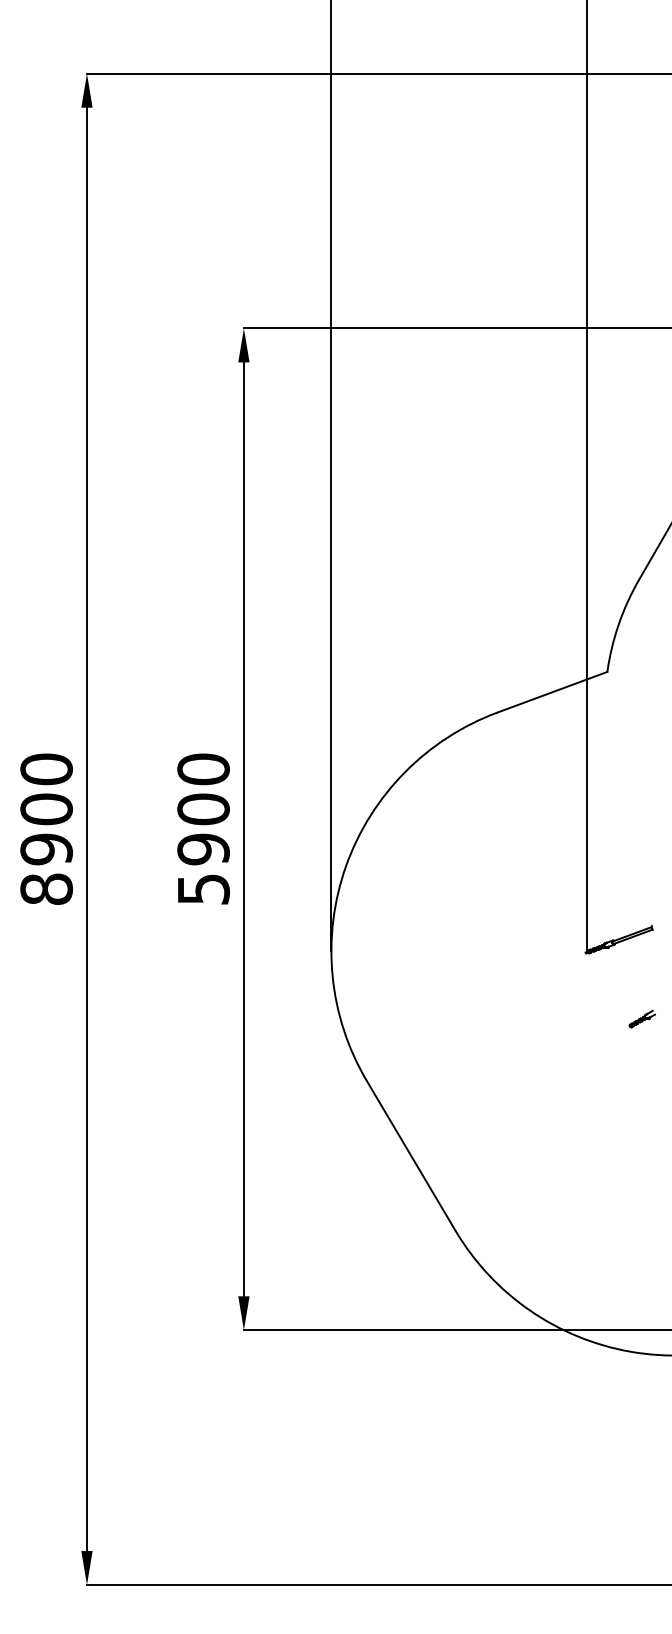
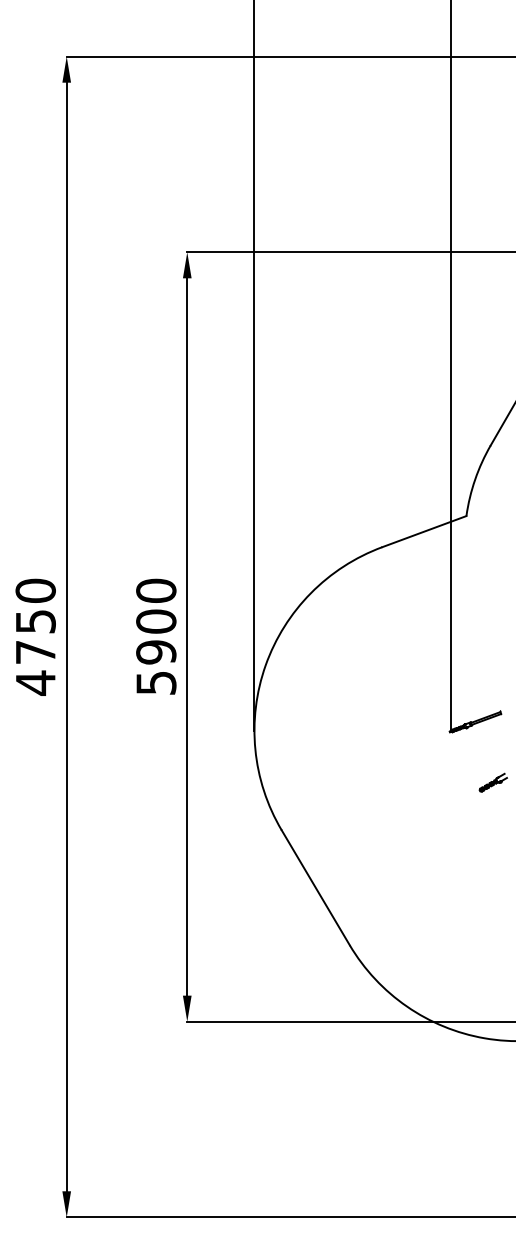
text: (46, 849) -> (35, 652), 8900 -> 4750
part: (641, 1018) -> (492, 782), size x1.4

